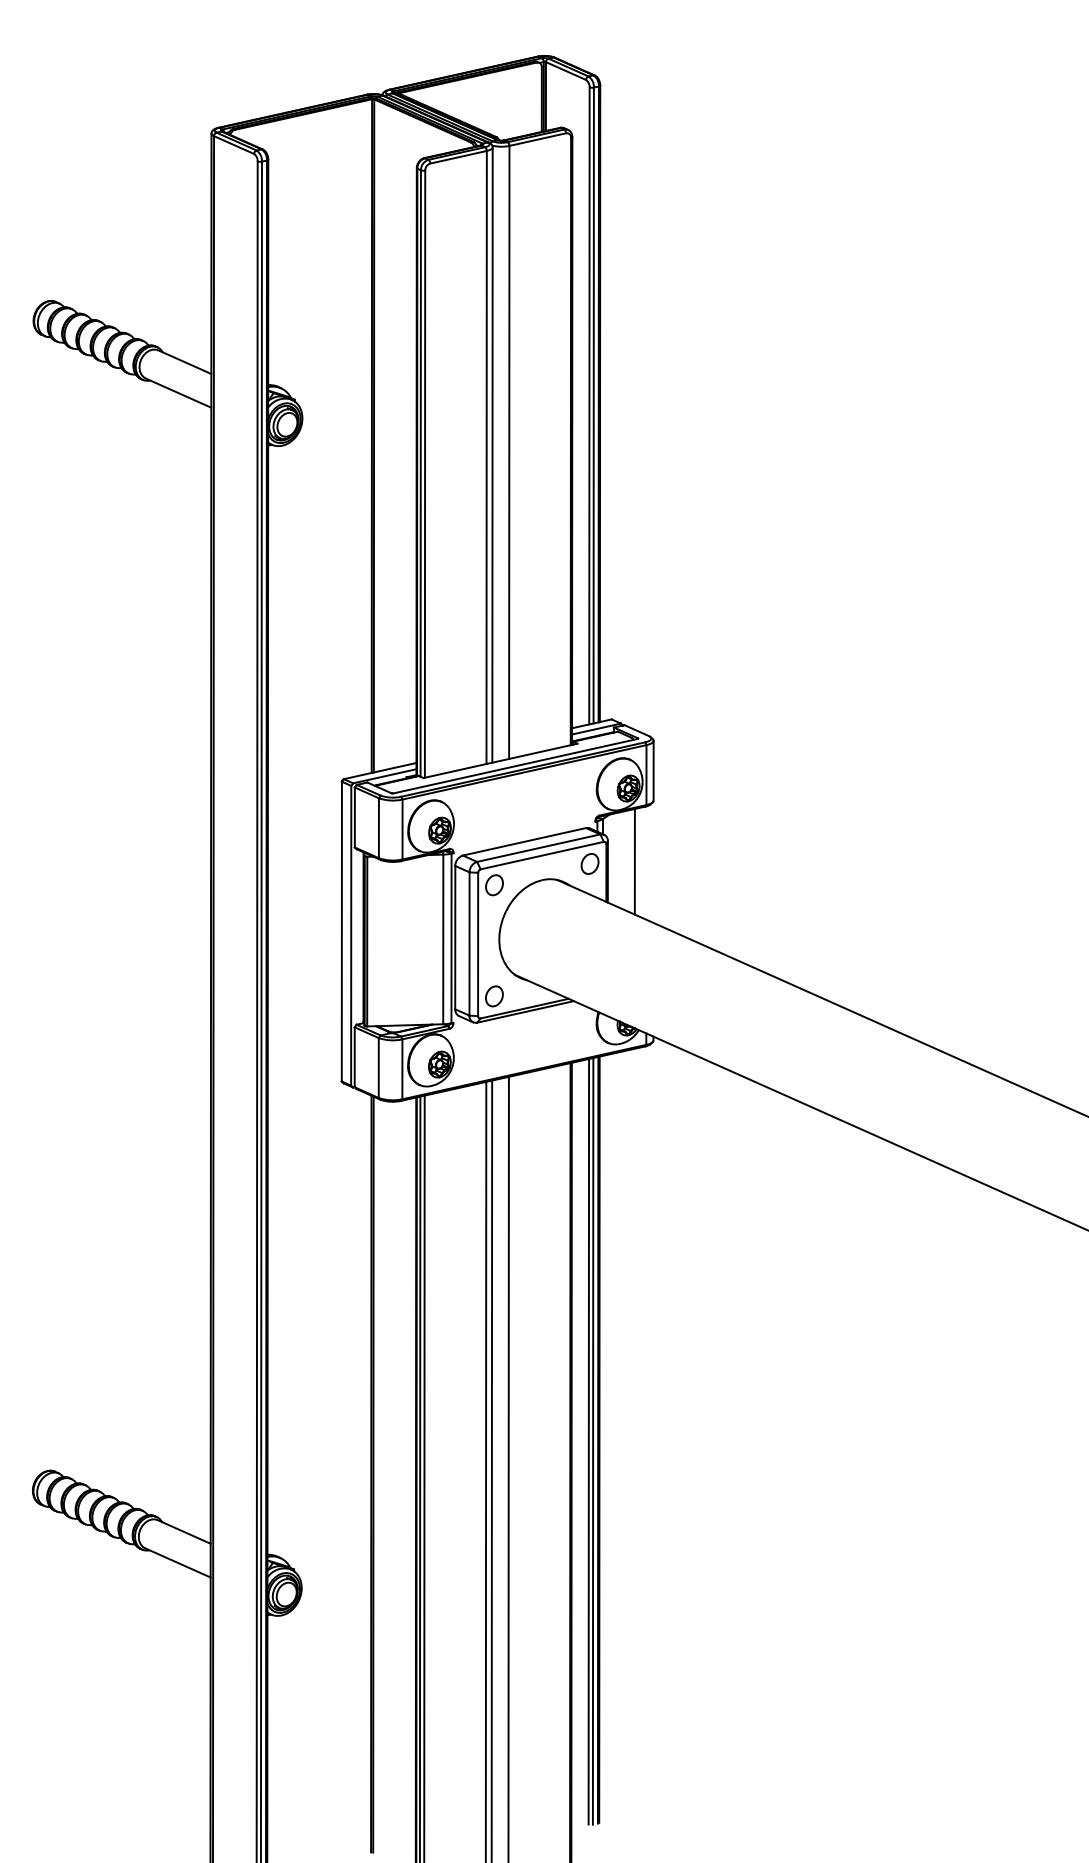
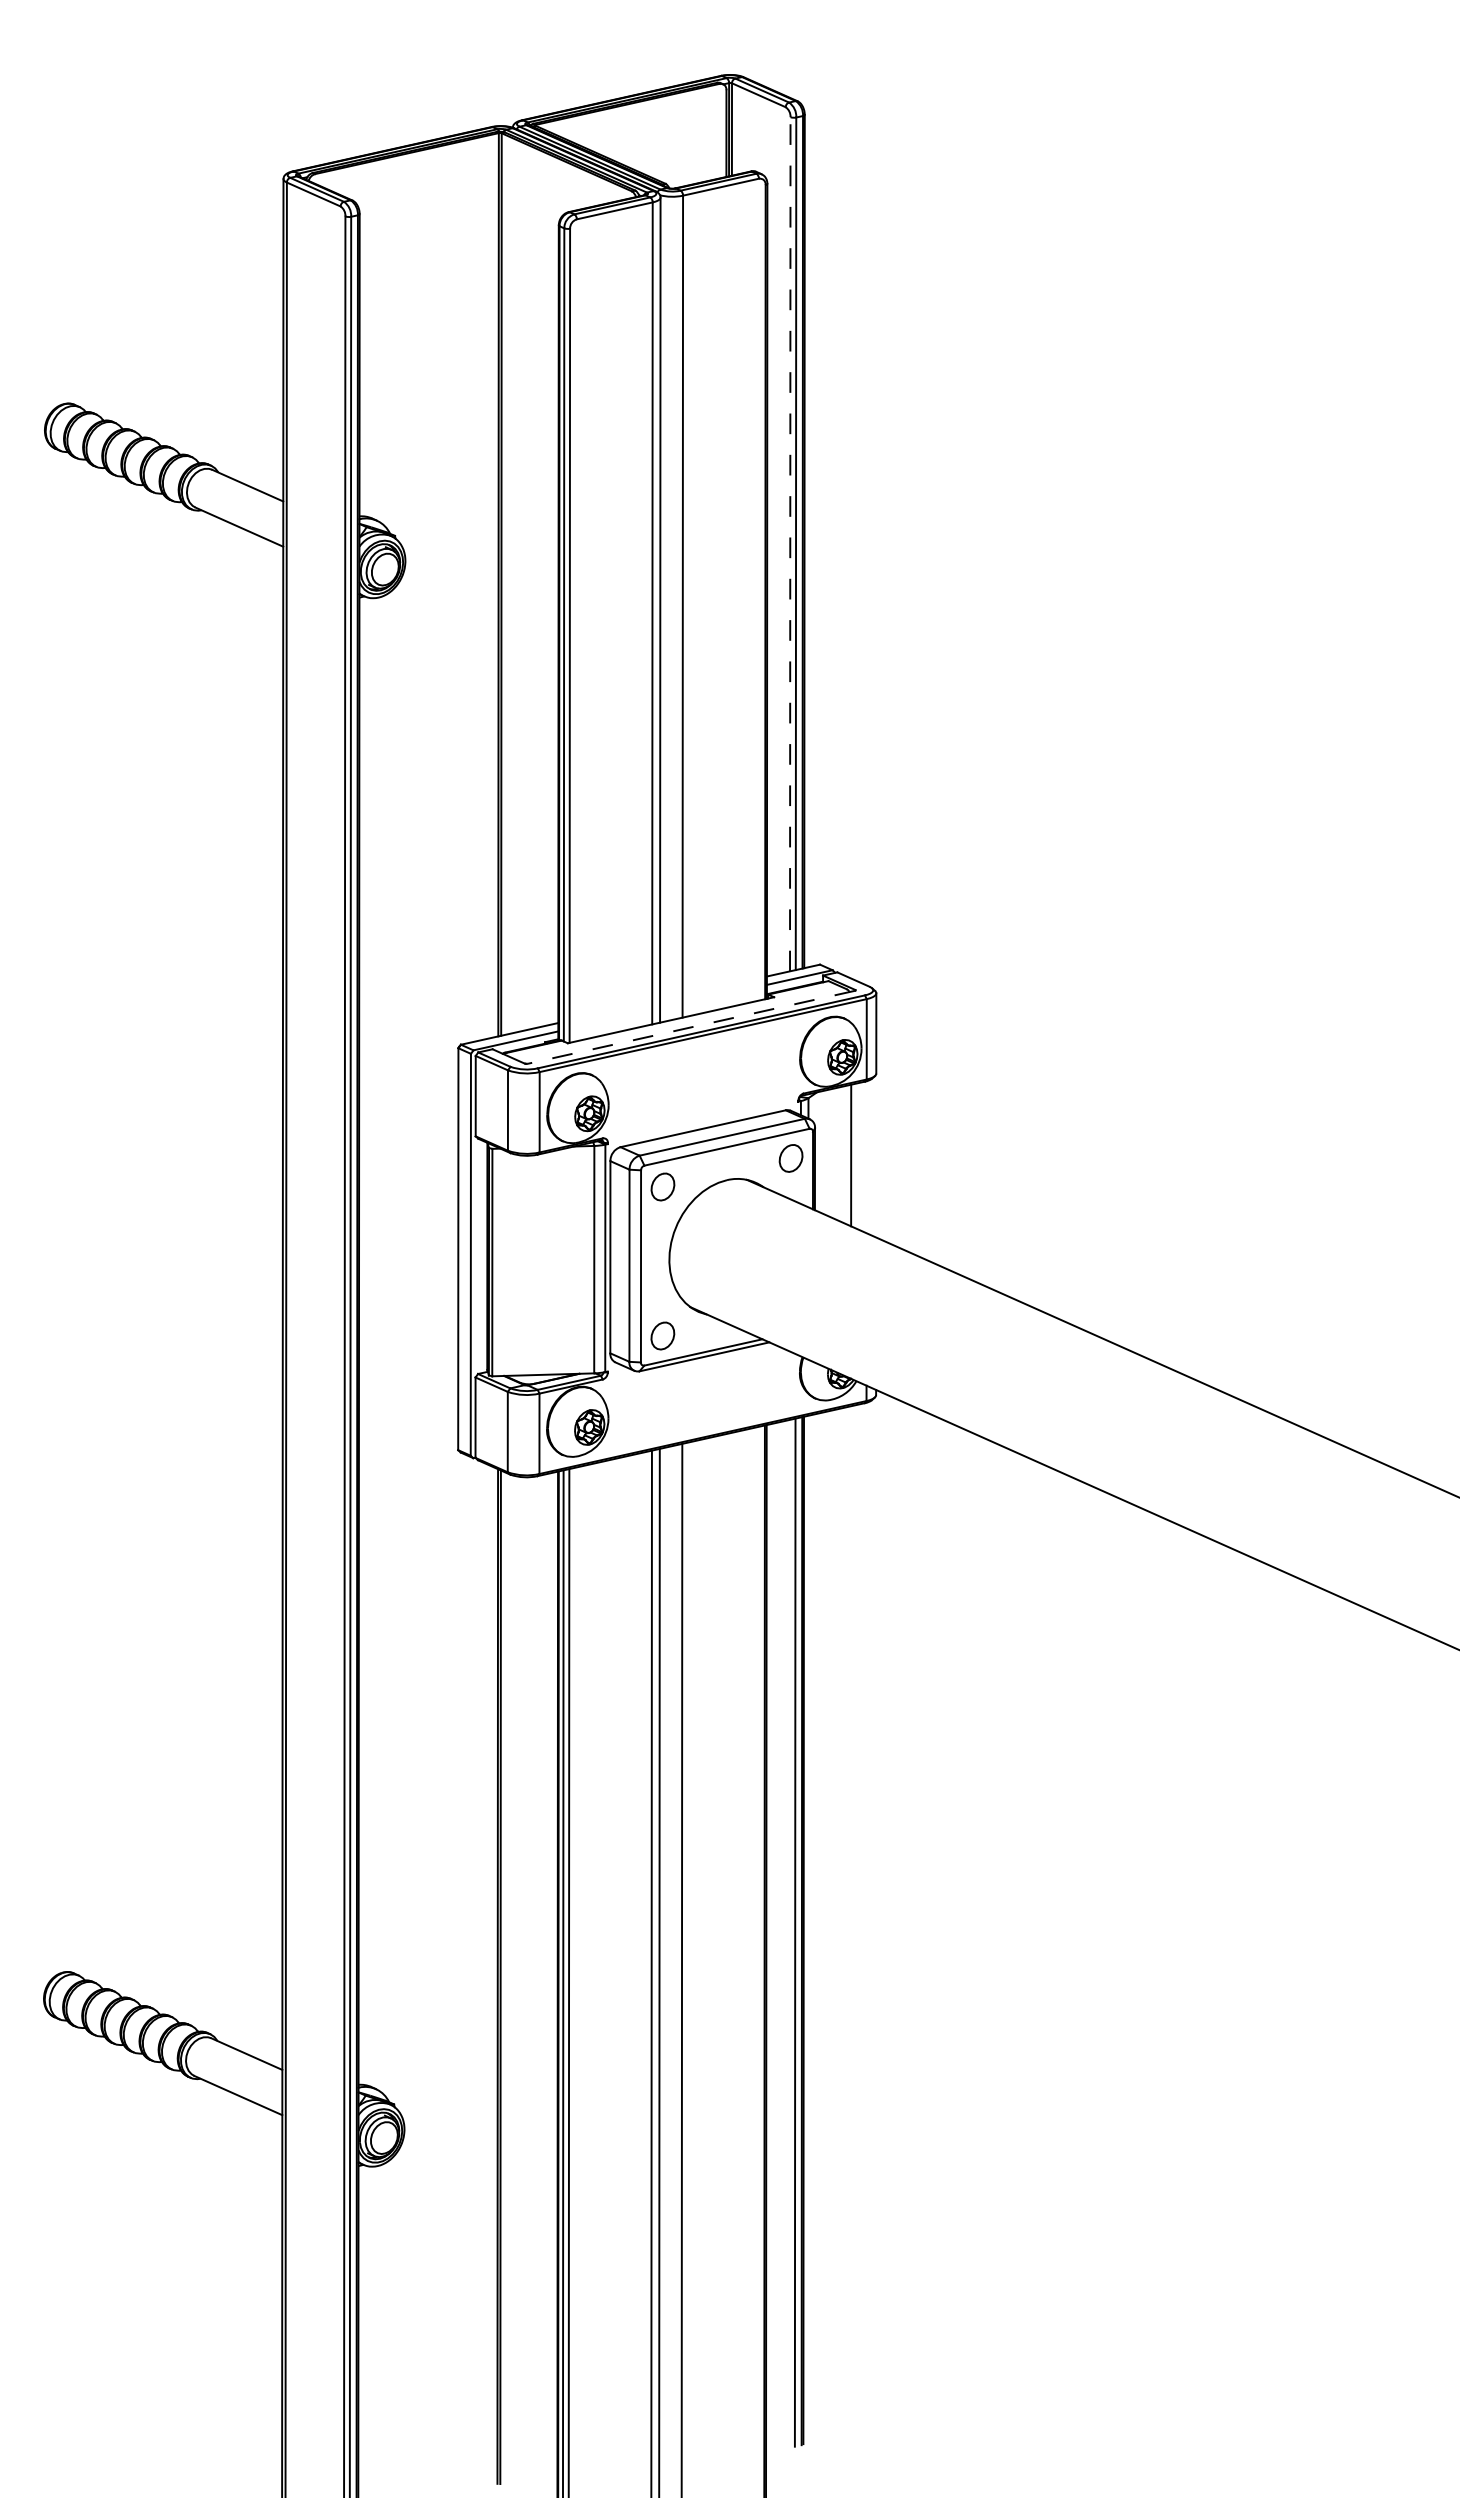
line: (589, 405) -> (790, 543), solid -> dashed
line: (515, 766) -> (691, 1027), solid -> dashed
line: (588, 1441) -> (789, 1932), removed

